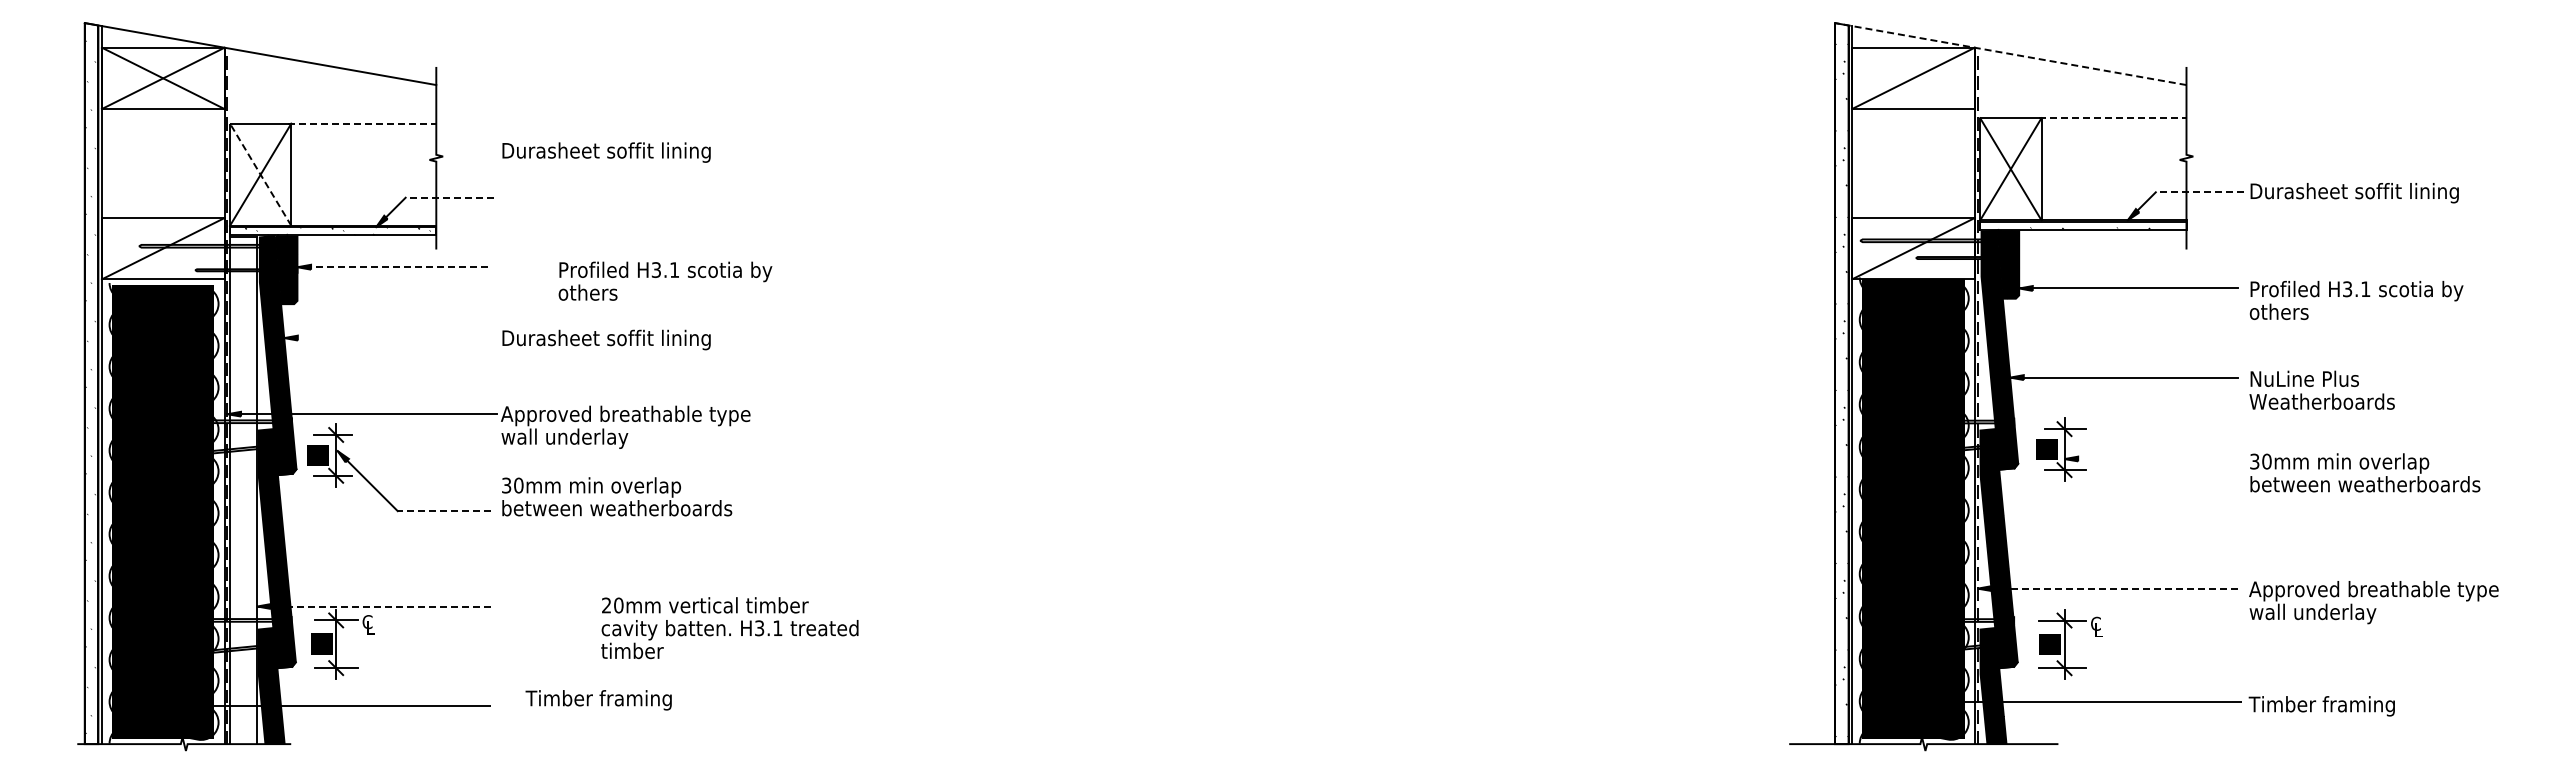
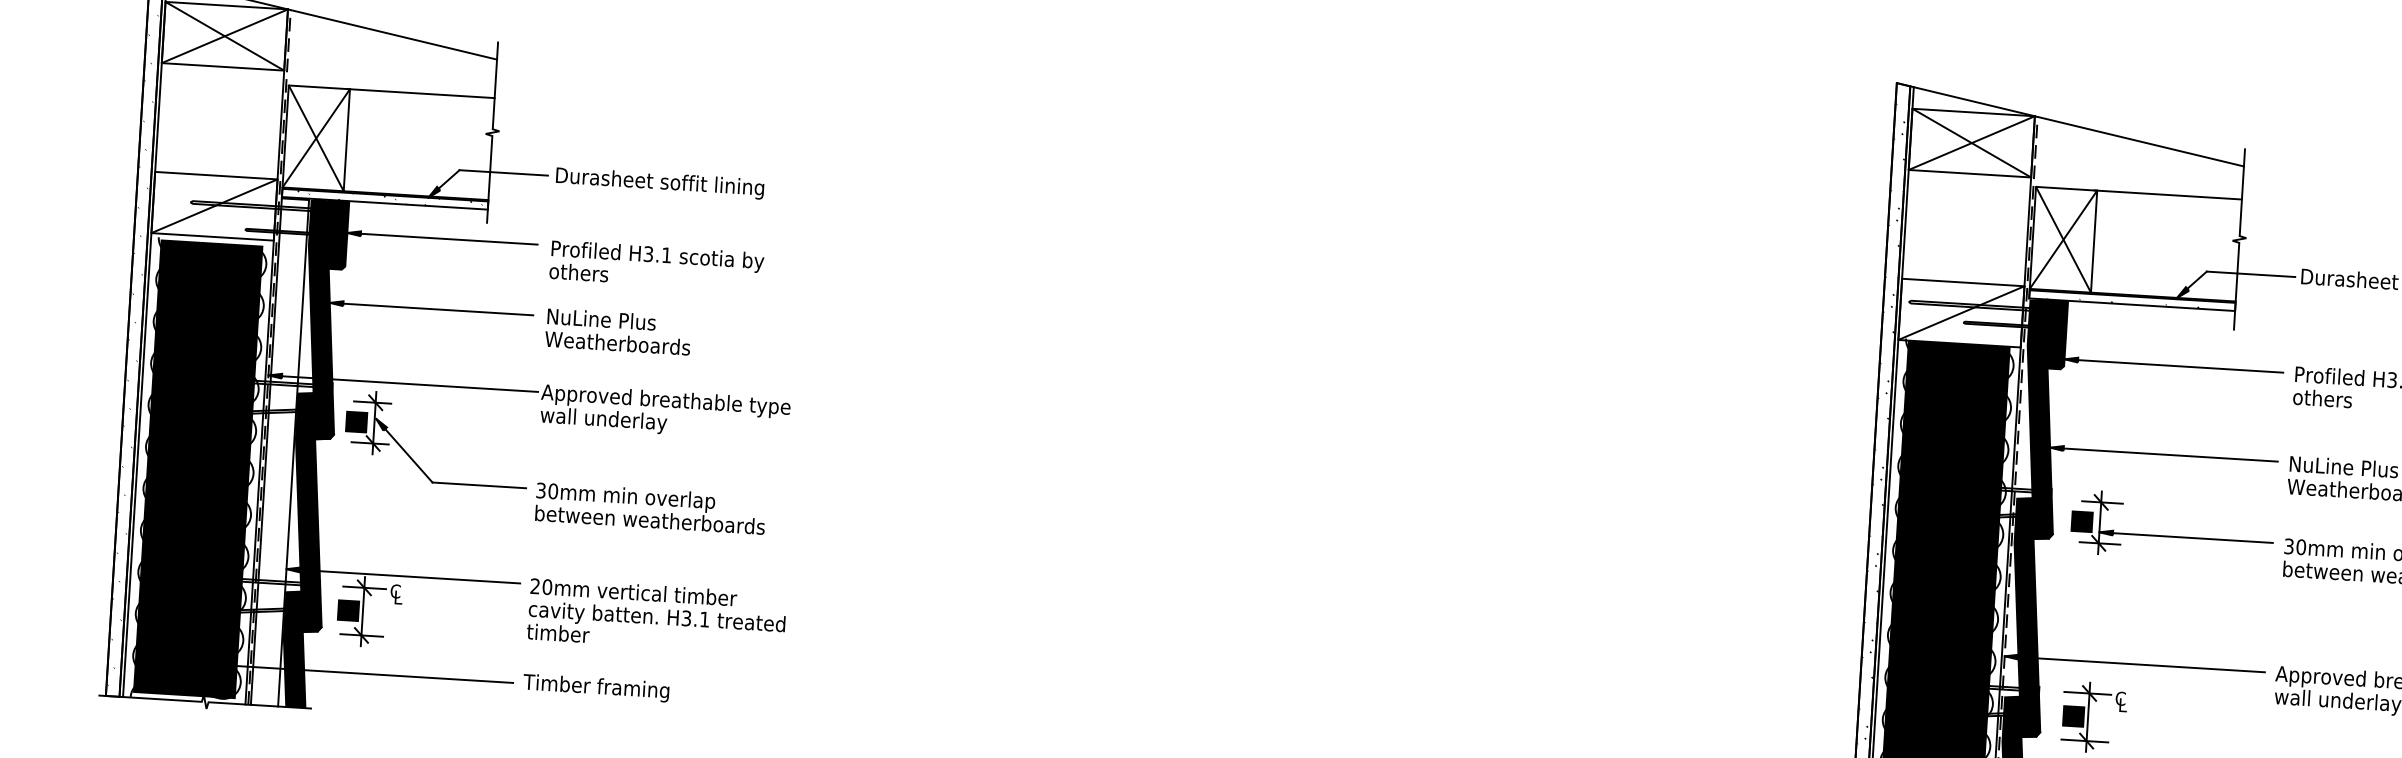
line: (2010, 53) -> (2070, 124), dashed -> solid
line: (1913, 78) -> (1971, 143), added
line: (2112, 118) -> (2168, 195), dashed -> solid
line: (362, 123) -> (421, 93), dashed -> solid
text: (606, 152) -> (659, 183), moved
line: (260, 174) -> (316, 138), dashed -> solid
line: (2199, 192) -> (2250, 274), dashed -> solid
line: (449, 197) -> (503, 172), dashed -> solid
line: (392, 267) -> (442, 239), dashed -> solid
text: (665, 280) -> (656, 265), moved
line: (386, 338) -> (431, 309), added
text: (605, 348) -> (649, 332), Durasheet soffit lining -> NuLine Plus Weatherboards
line: (2151, 459) -> (2186, 538), added
text: (617, 496) -> (651, 508), moved
line: (444, 511) -> (479, 485), dashed -> solid
line: (2107, 588) -> (2134, 664), dashed -> solid
line: (373, 606) -> (402, 576), dashed -> solid
text: (729, 628) -> (656, 616), moved
text: (598, 700) -> (596, 688), moved

